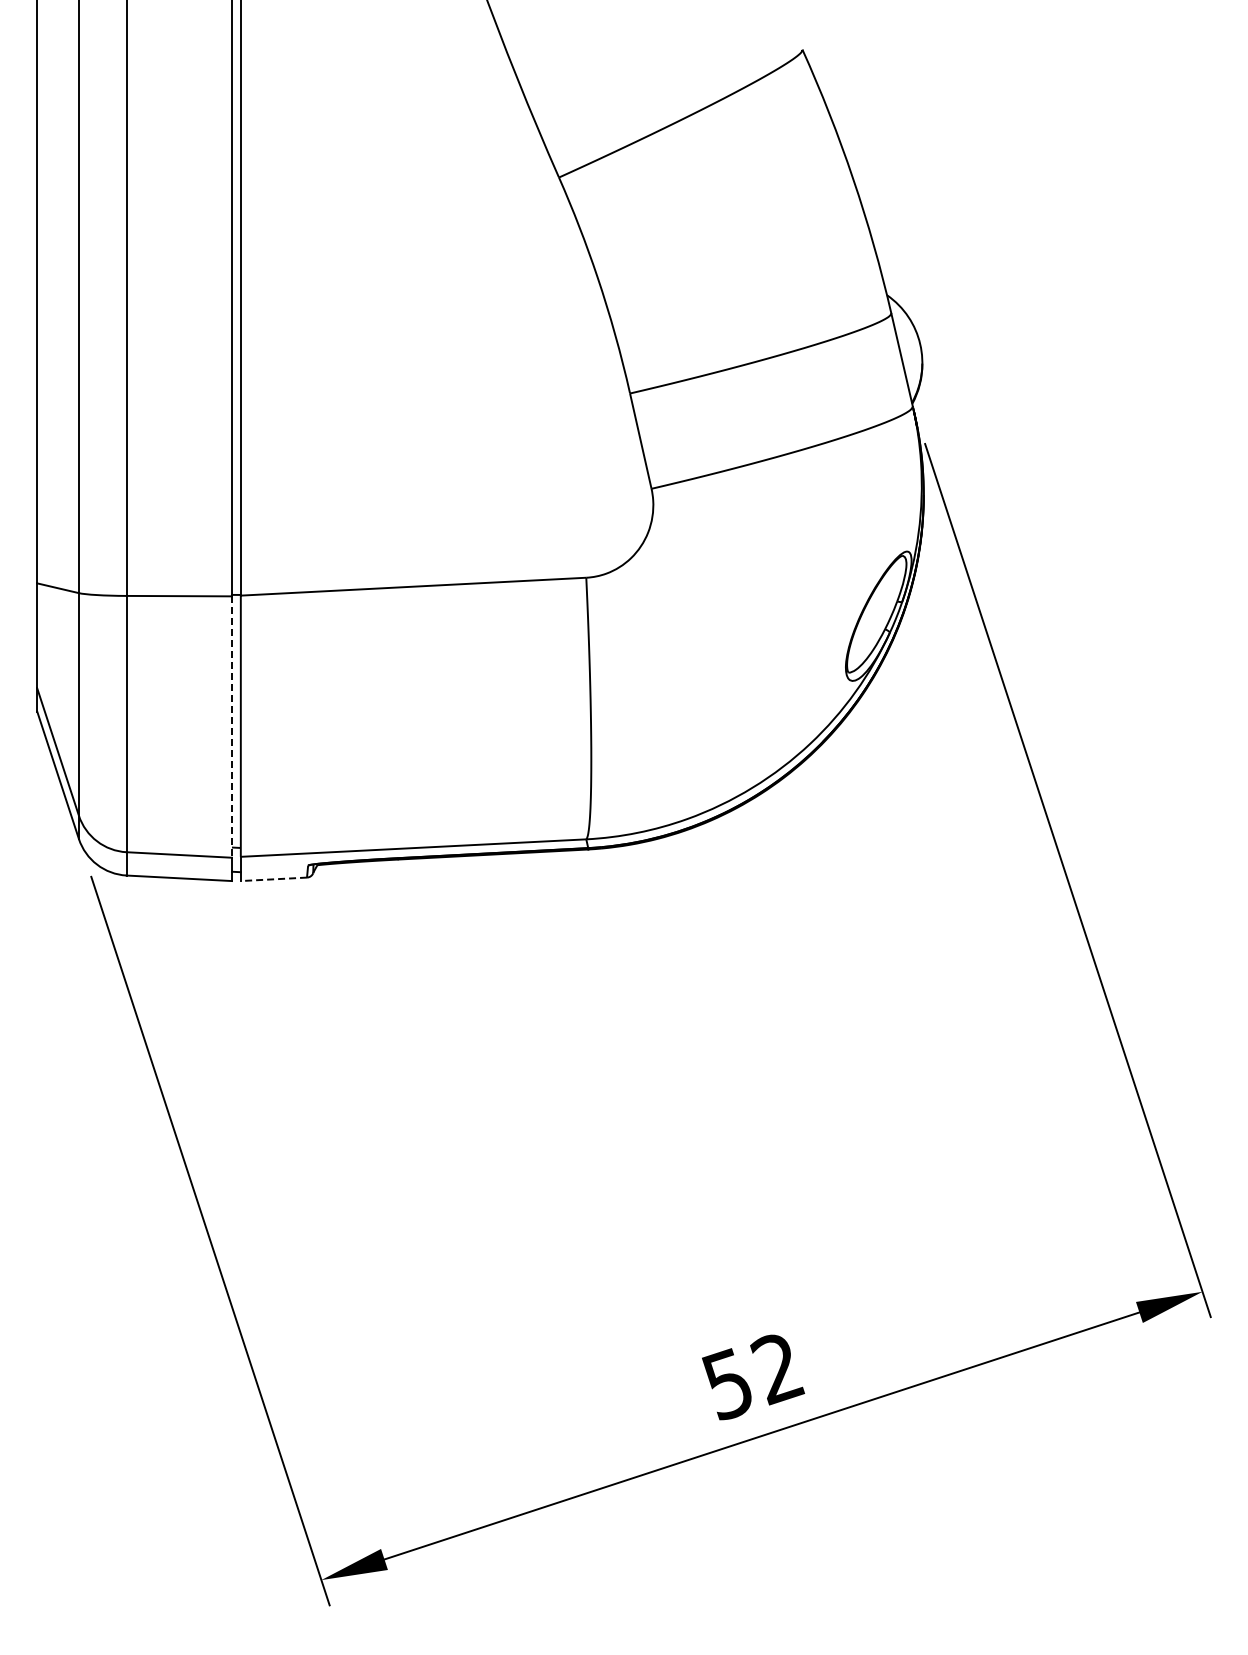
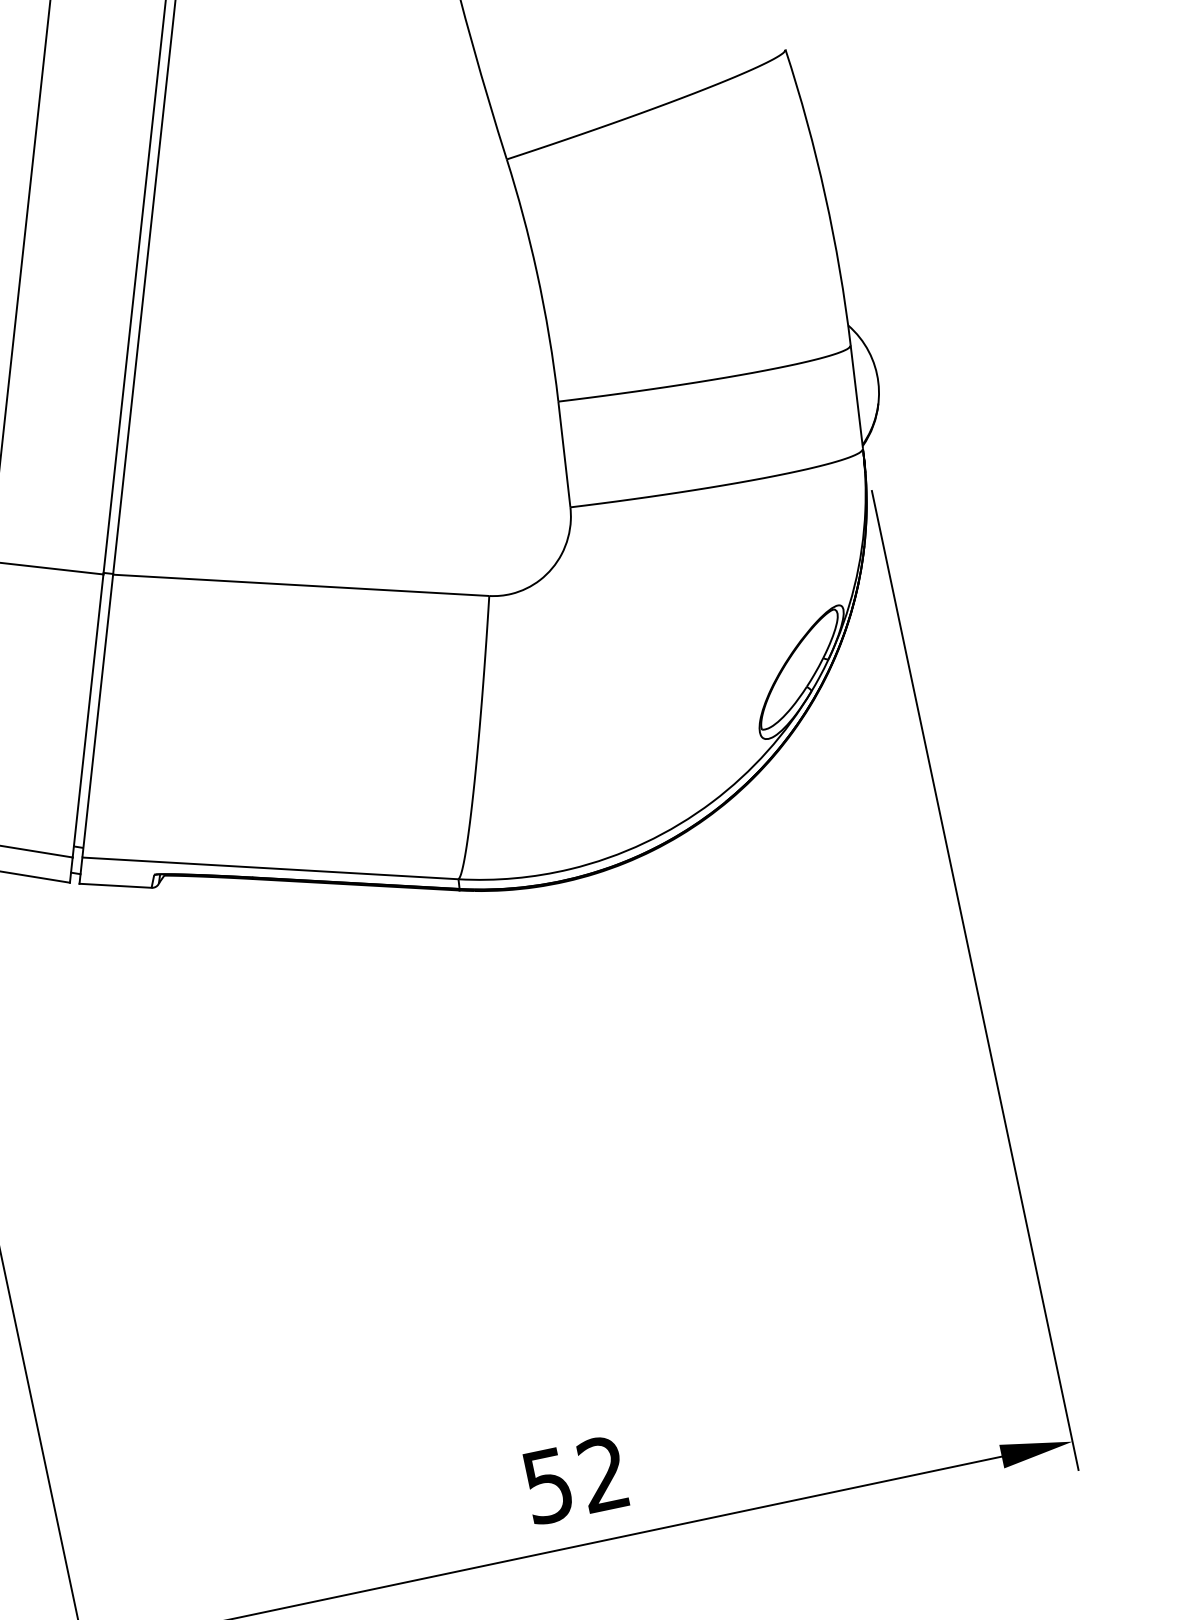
line: (231, 727) -> (87, 716), dashed -> solid
line: (273, 879) -> (115, 885), dashed -> solid

